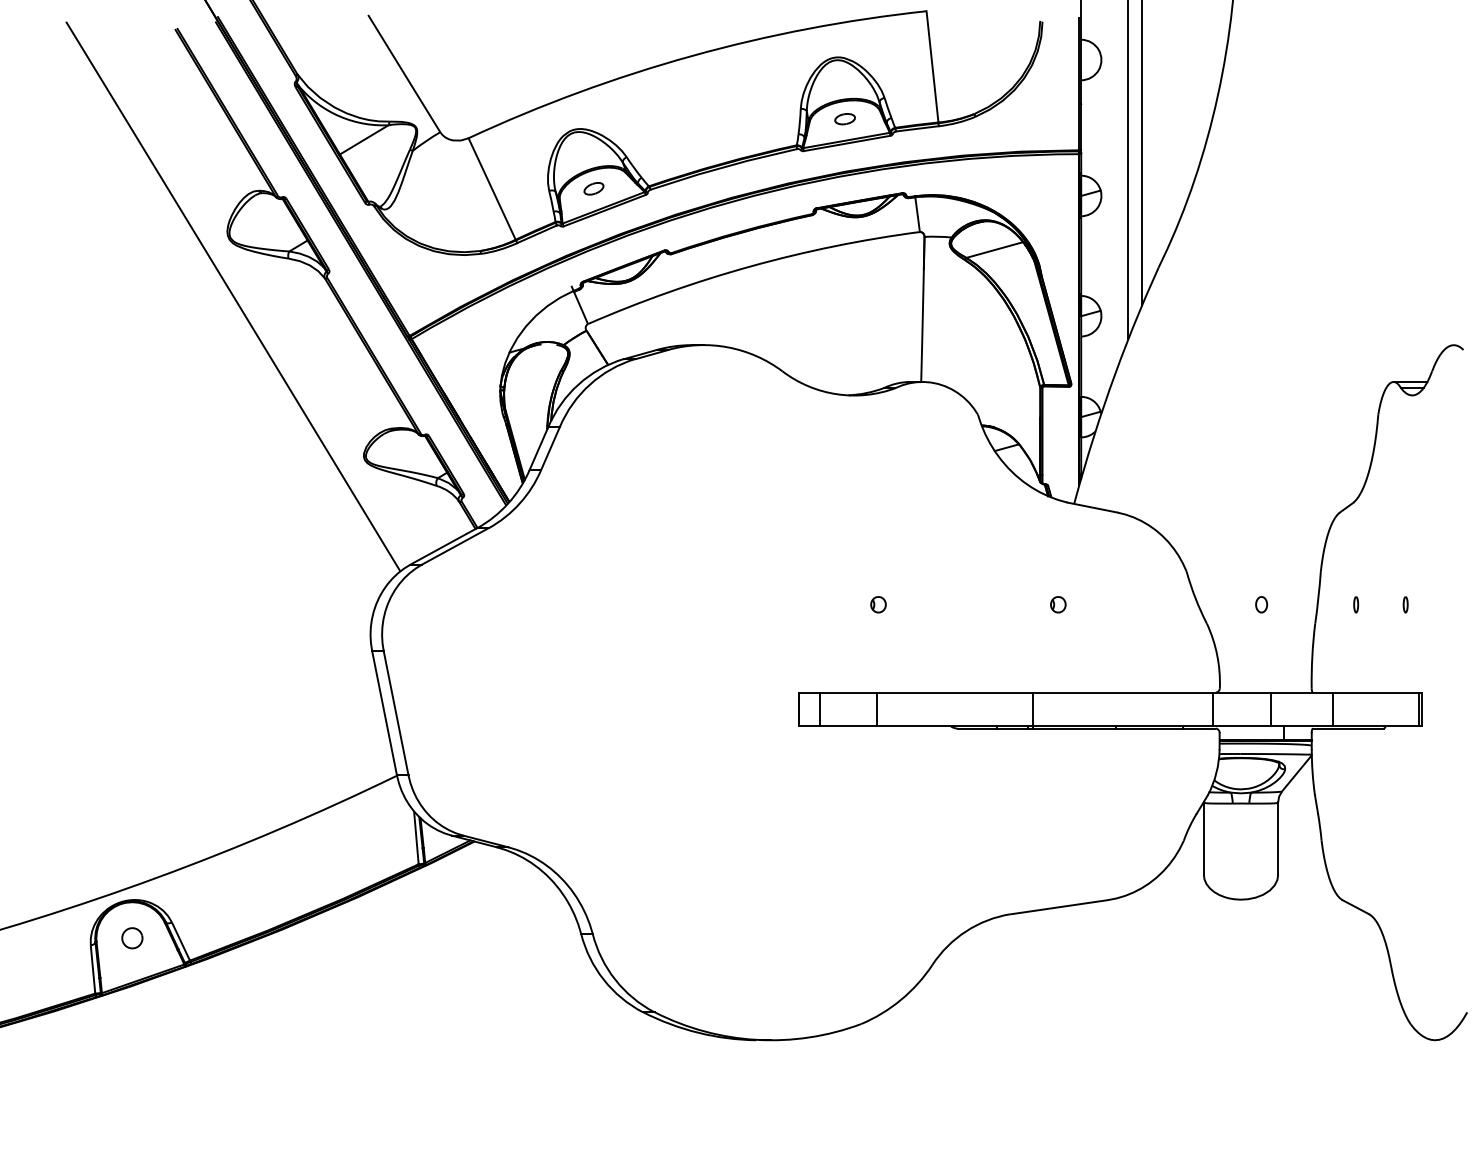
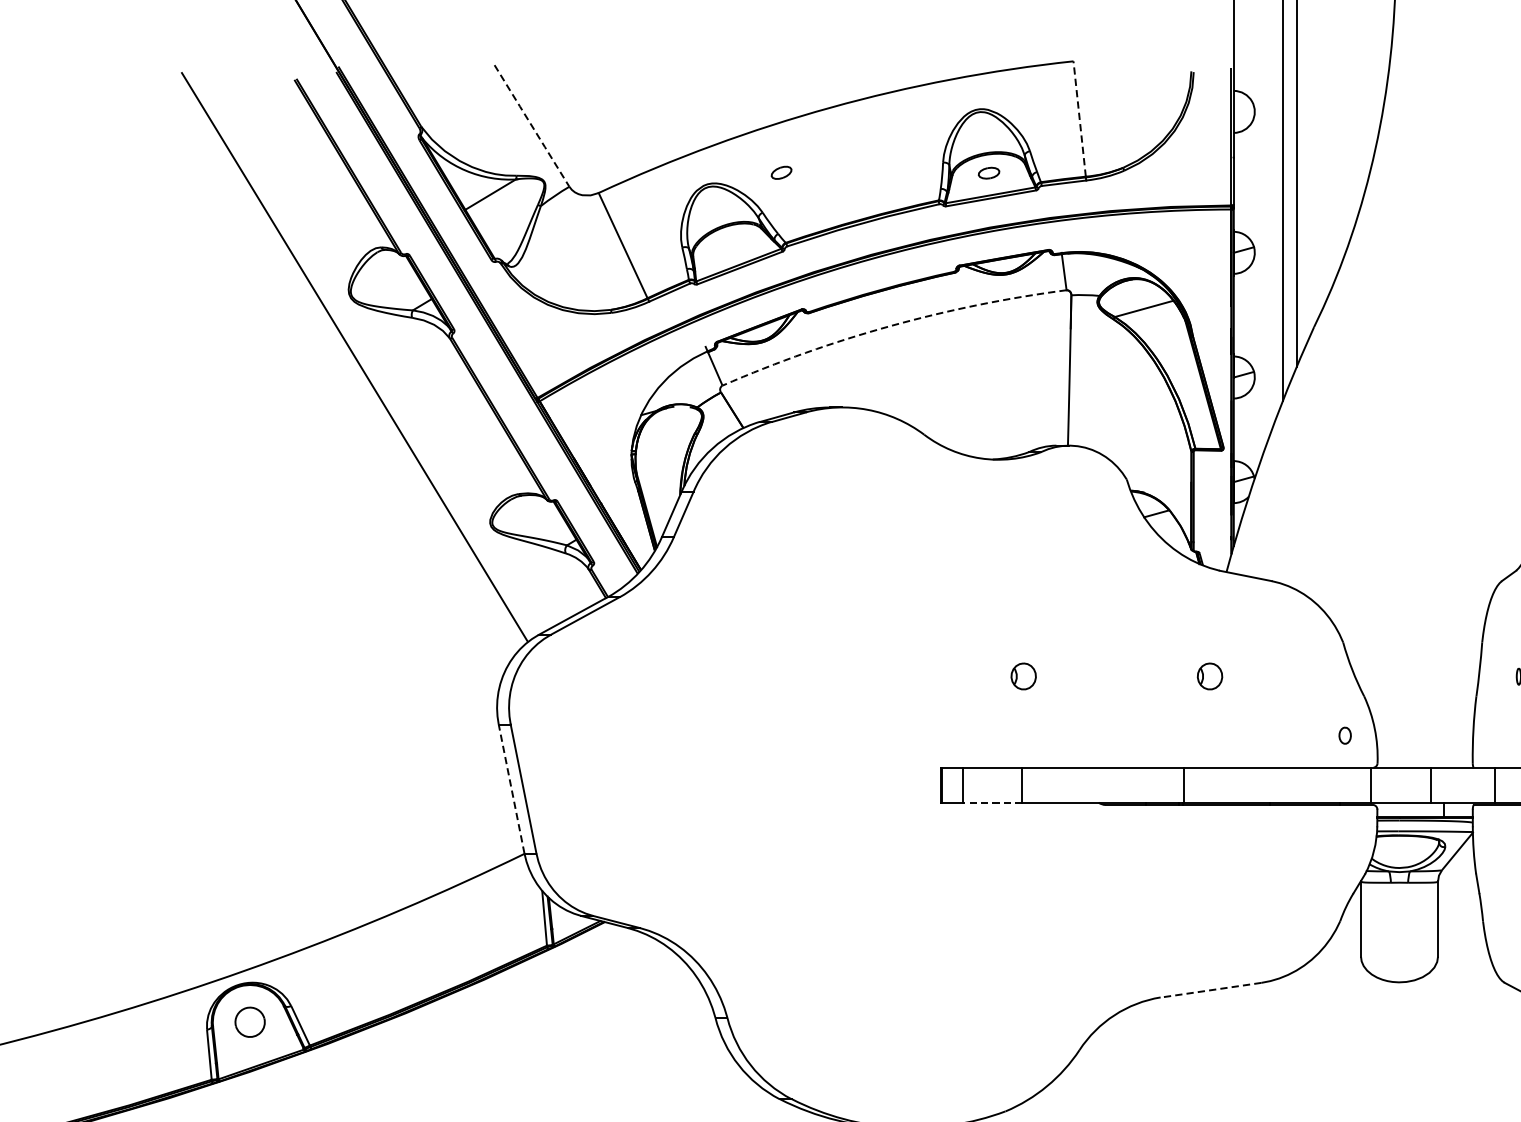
line: (932, 66) -> (1079, 118), solid -> dashed
line: (404, 73) -> (532, 125), solid -> dashed
part: (593, 188) -> (781, 172), moved
arc: (750, 266) -> (890, 325), solid -> dashed
part: (878, 604) -> (1023, 676), size x1.6
part: (1058, 604) -> (1210, 676), size x1.6
part: (1261, 604) -> (1345, 735), moved
line: (384, 712) -> (511, 788), solid -> dashed
line: (848, 726) -> (992, 802), solid -> dashed
line: (1059, 907) -> (1211, 990), solid -> dashed
part: (132, 938) -> (250, 1022), size x1.4

